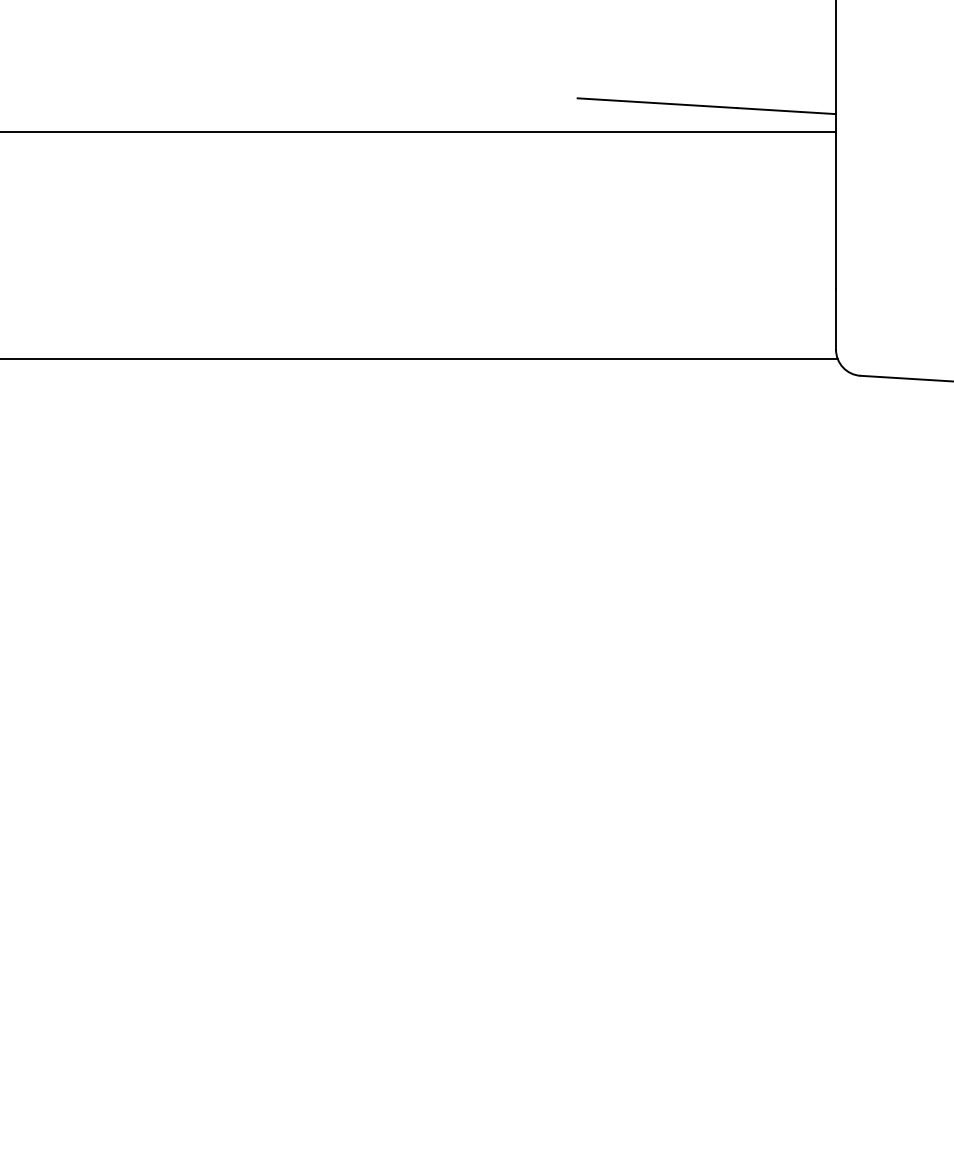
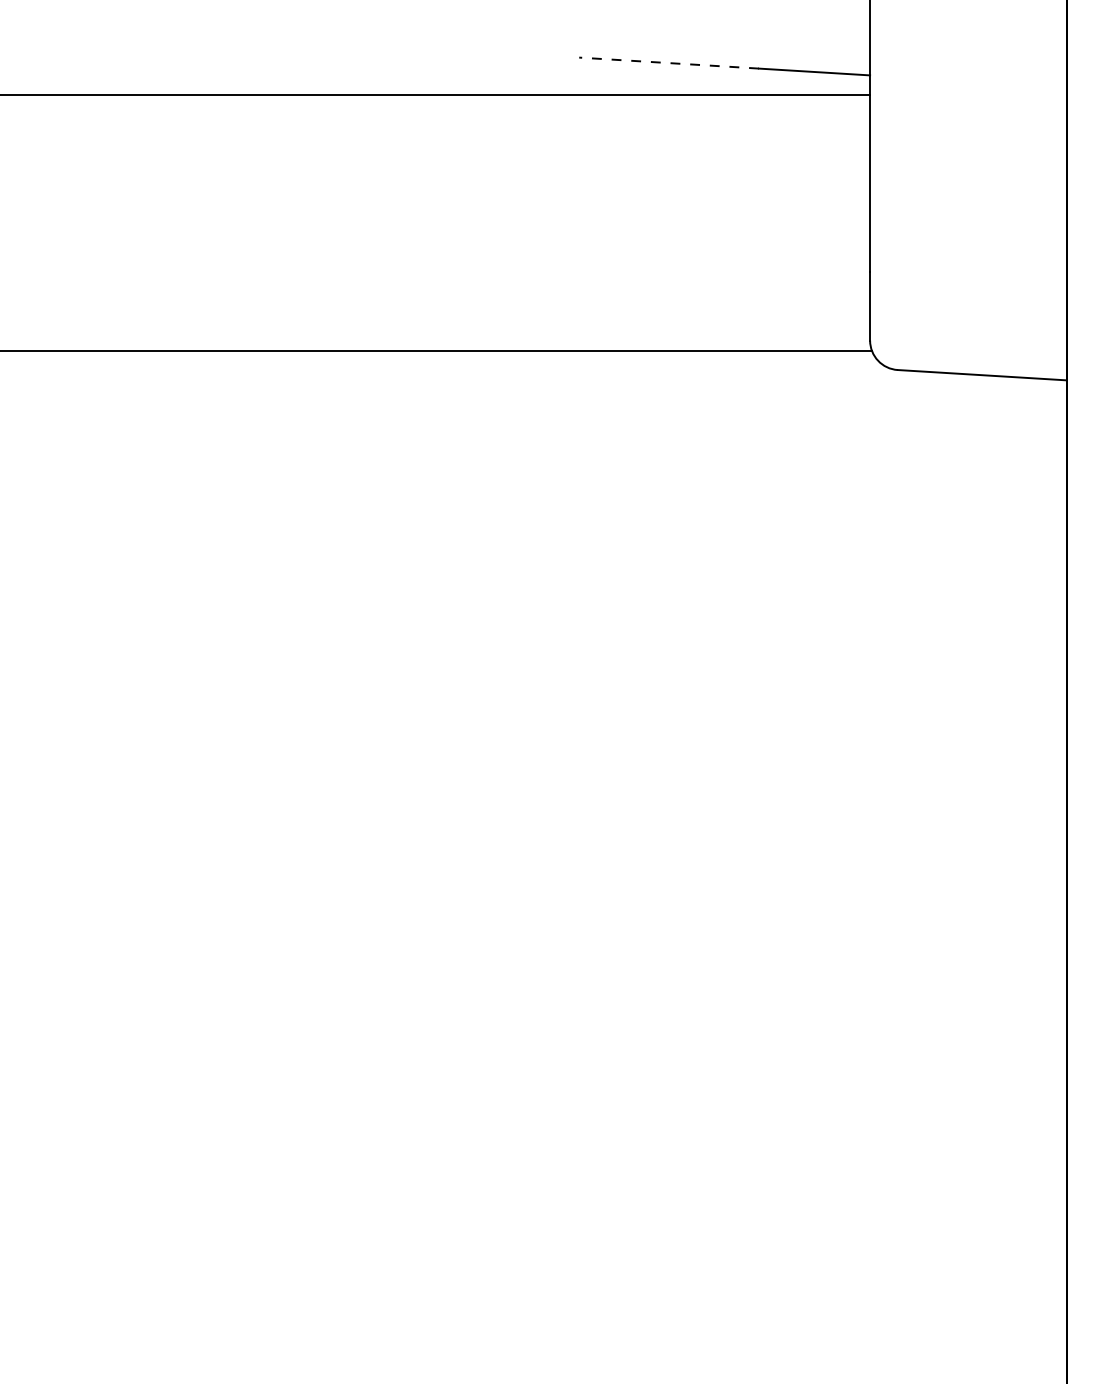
line: (656, 103) -> (668, 63), solid -> dashed

